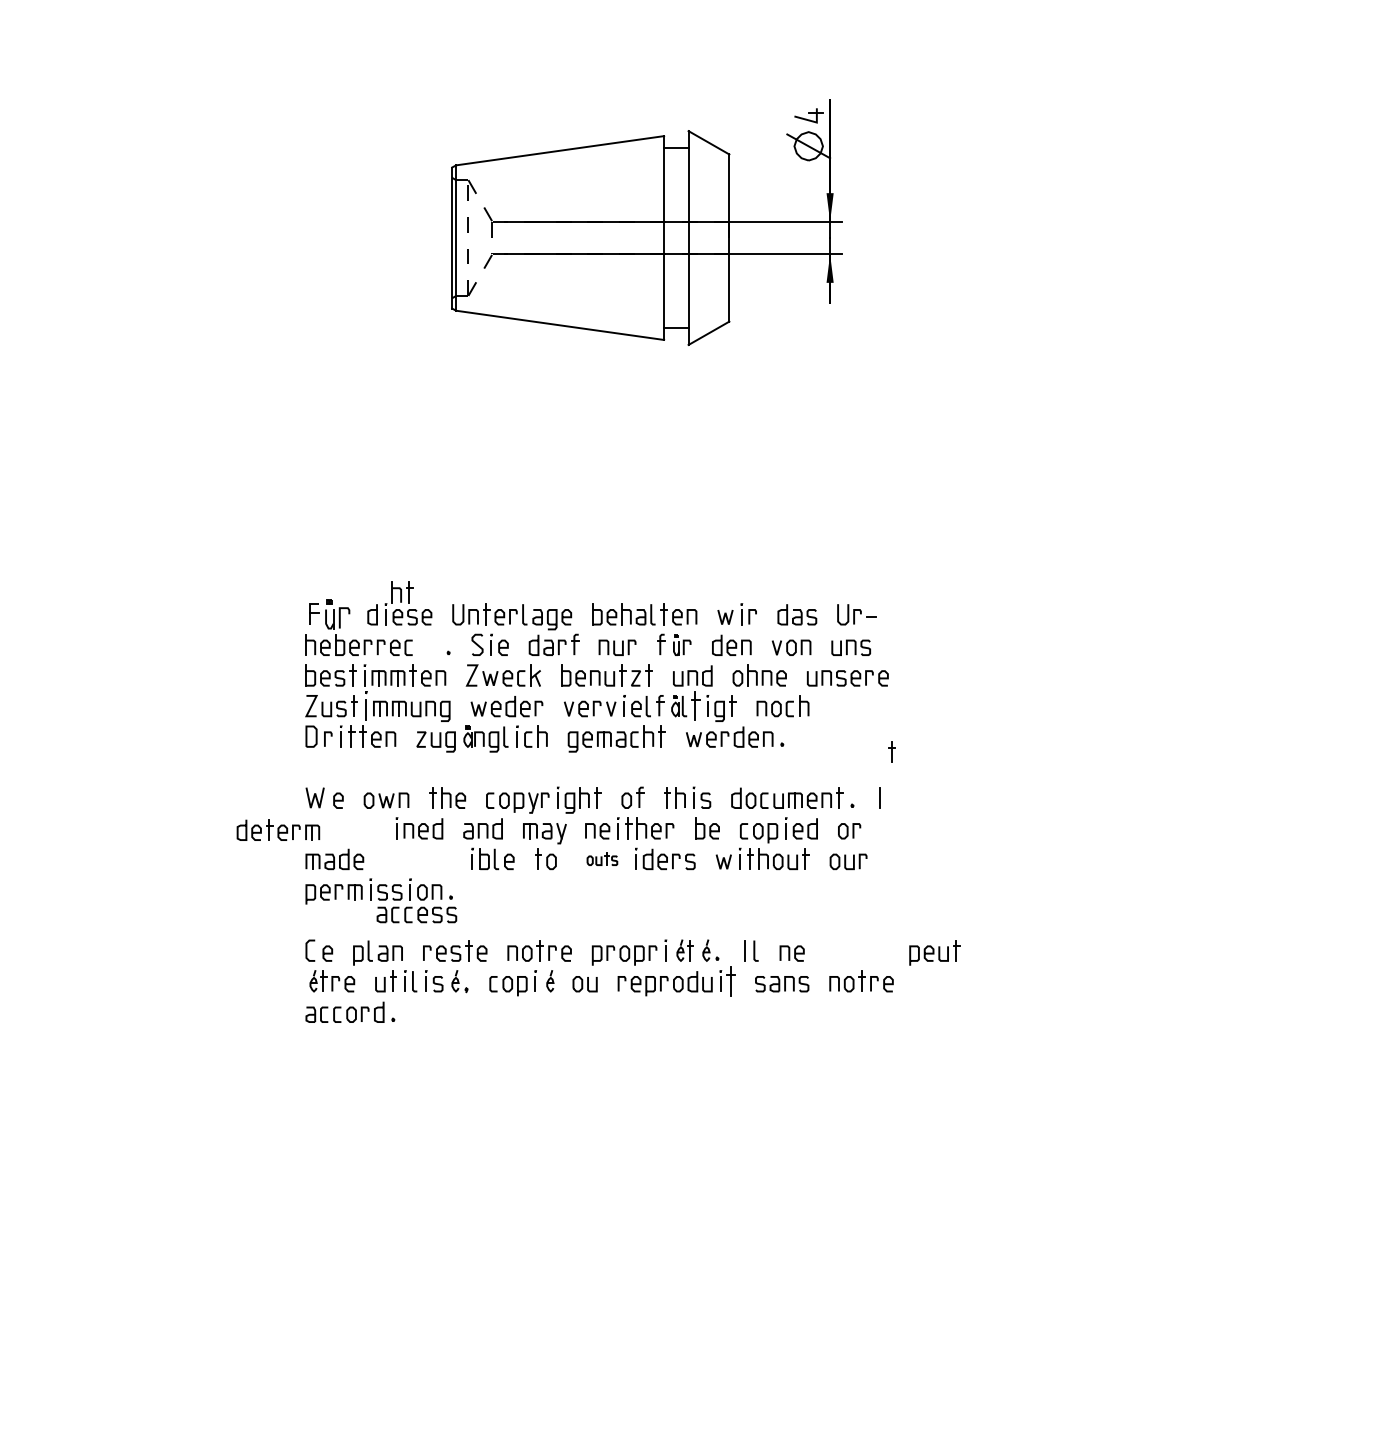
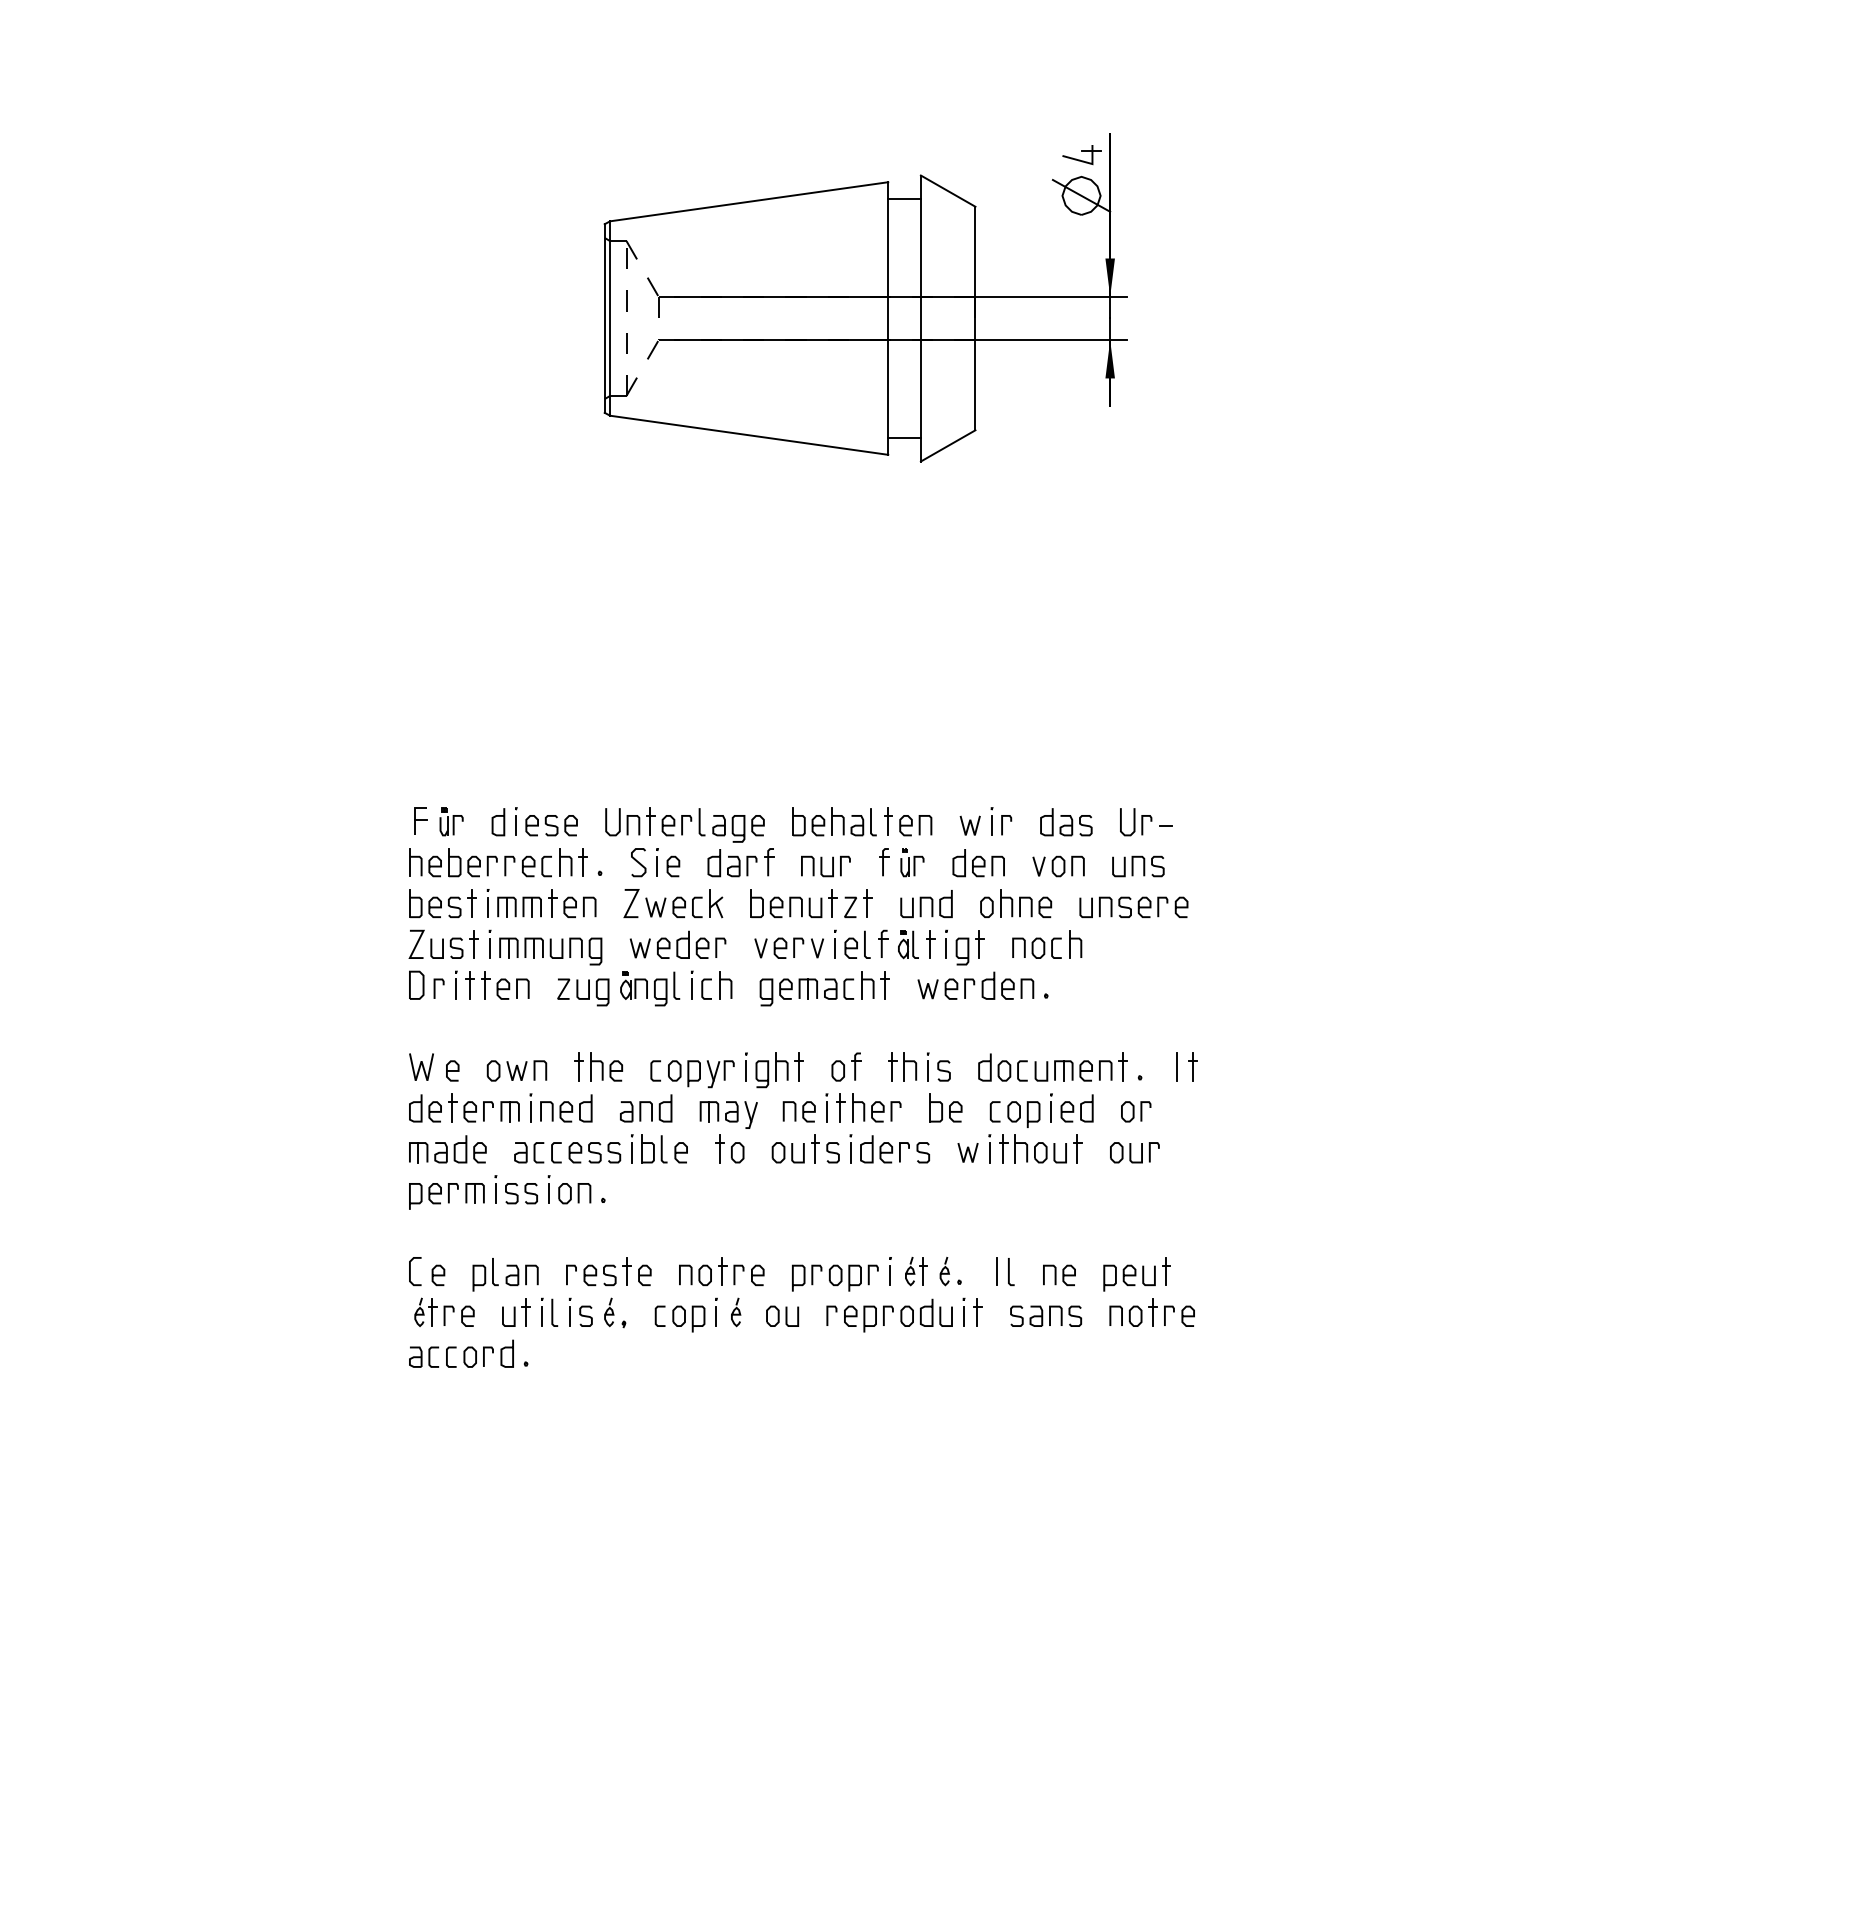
part: (402, 592) -> (573, 862), moved
part: (337, 614) -> (451, 821), size x0.71
part: (365, 705) -> (489, 943), size x0.71
part: (695, 706) -> (930, 944), size x0.71
part: (891, 751) -> (1192, 1066), moved
part: (278, 829) -> (464, 1107), moved
part: (602, 858) -> (805, 1148), size x1.67
part: (416, 914) -> (567, 1152), moved
part: (934, 952) -> (1136, 1274), moved
part: (730, 981) -> (977, 1312), size x0.71

